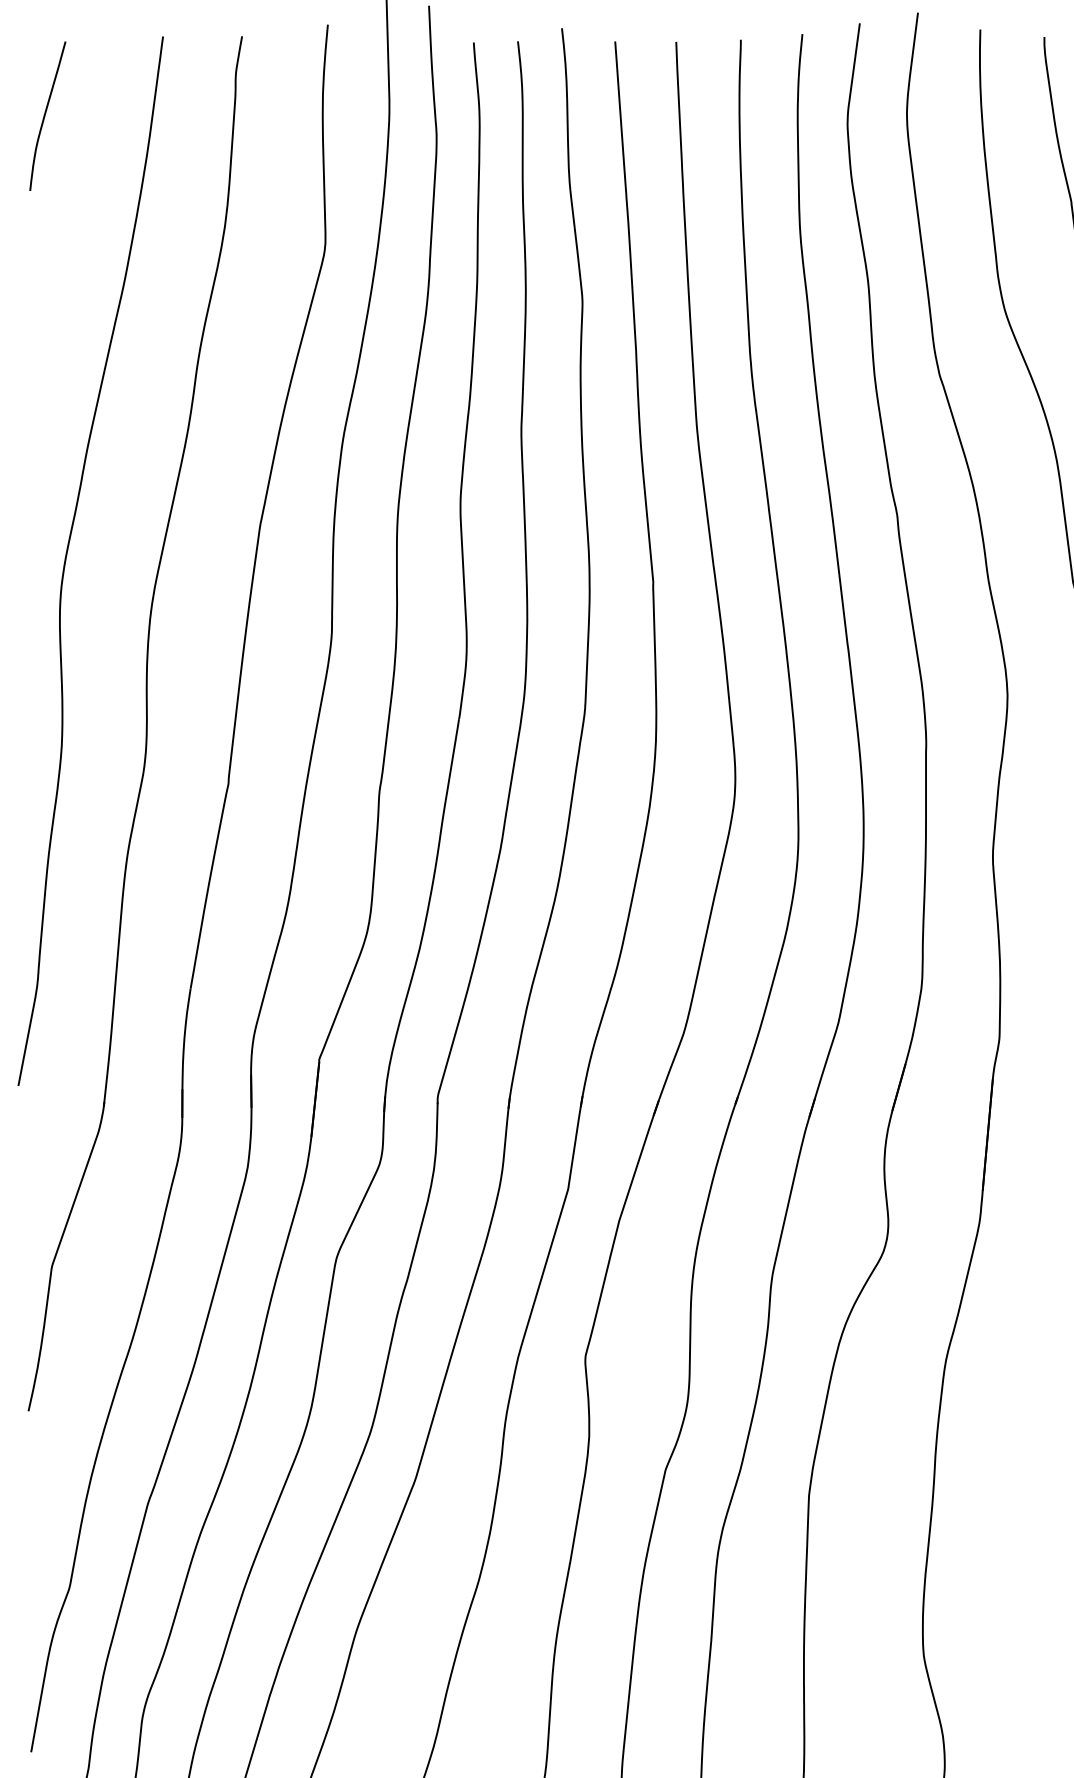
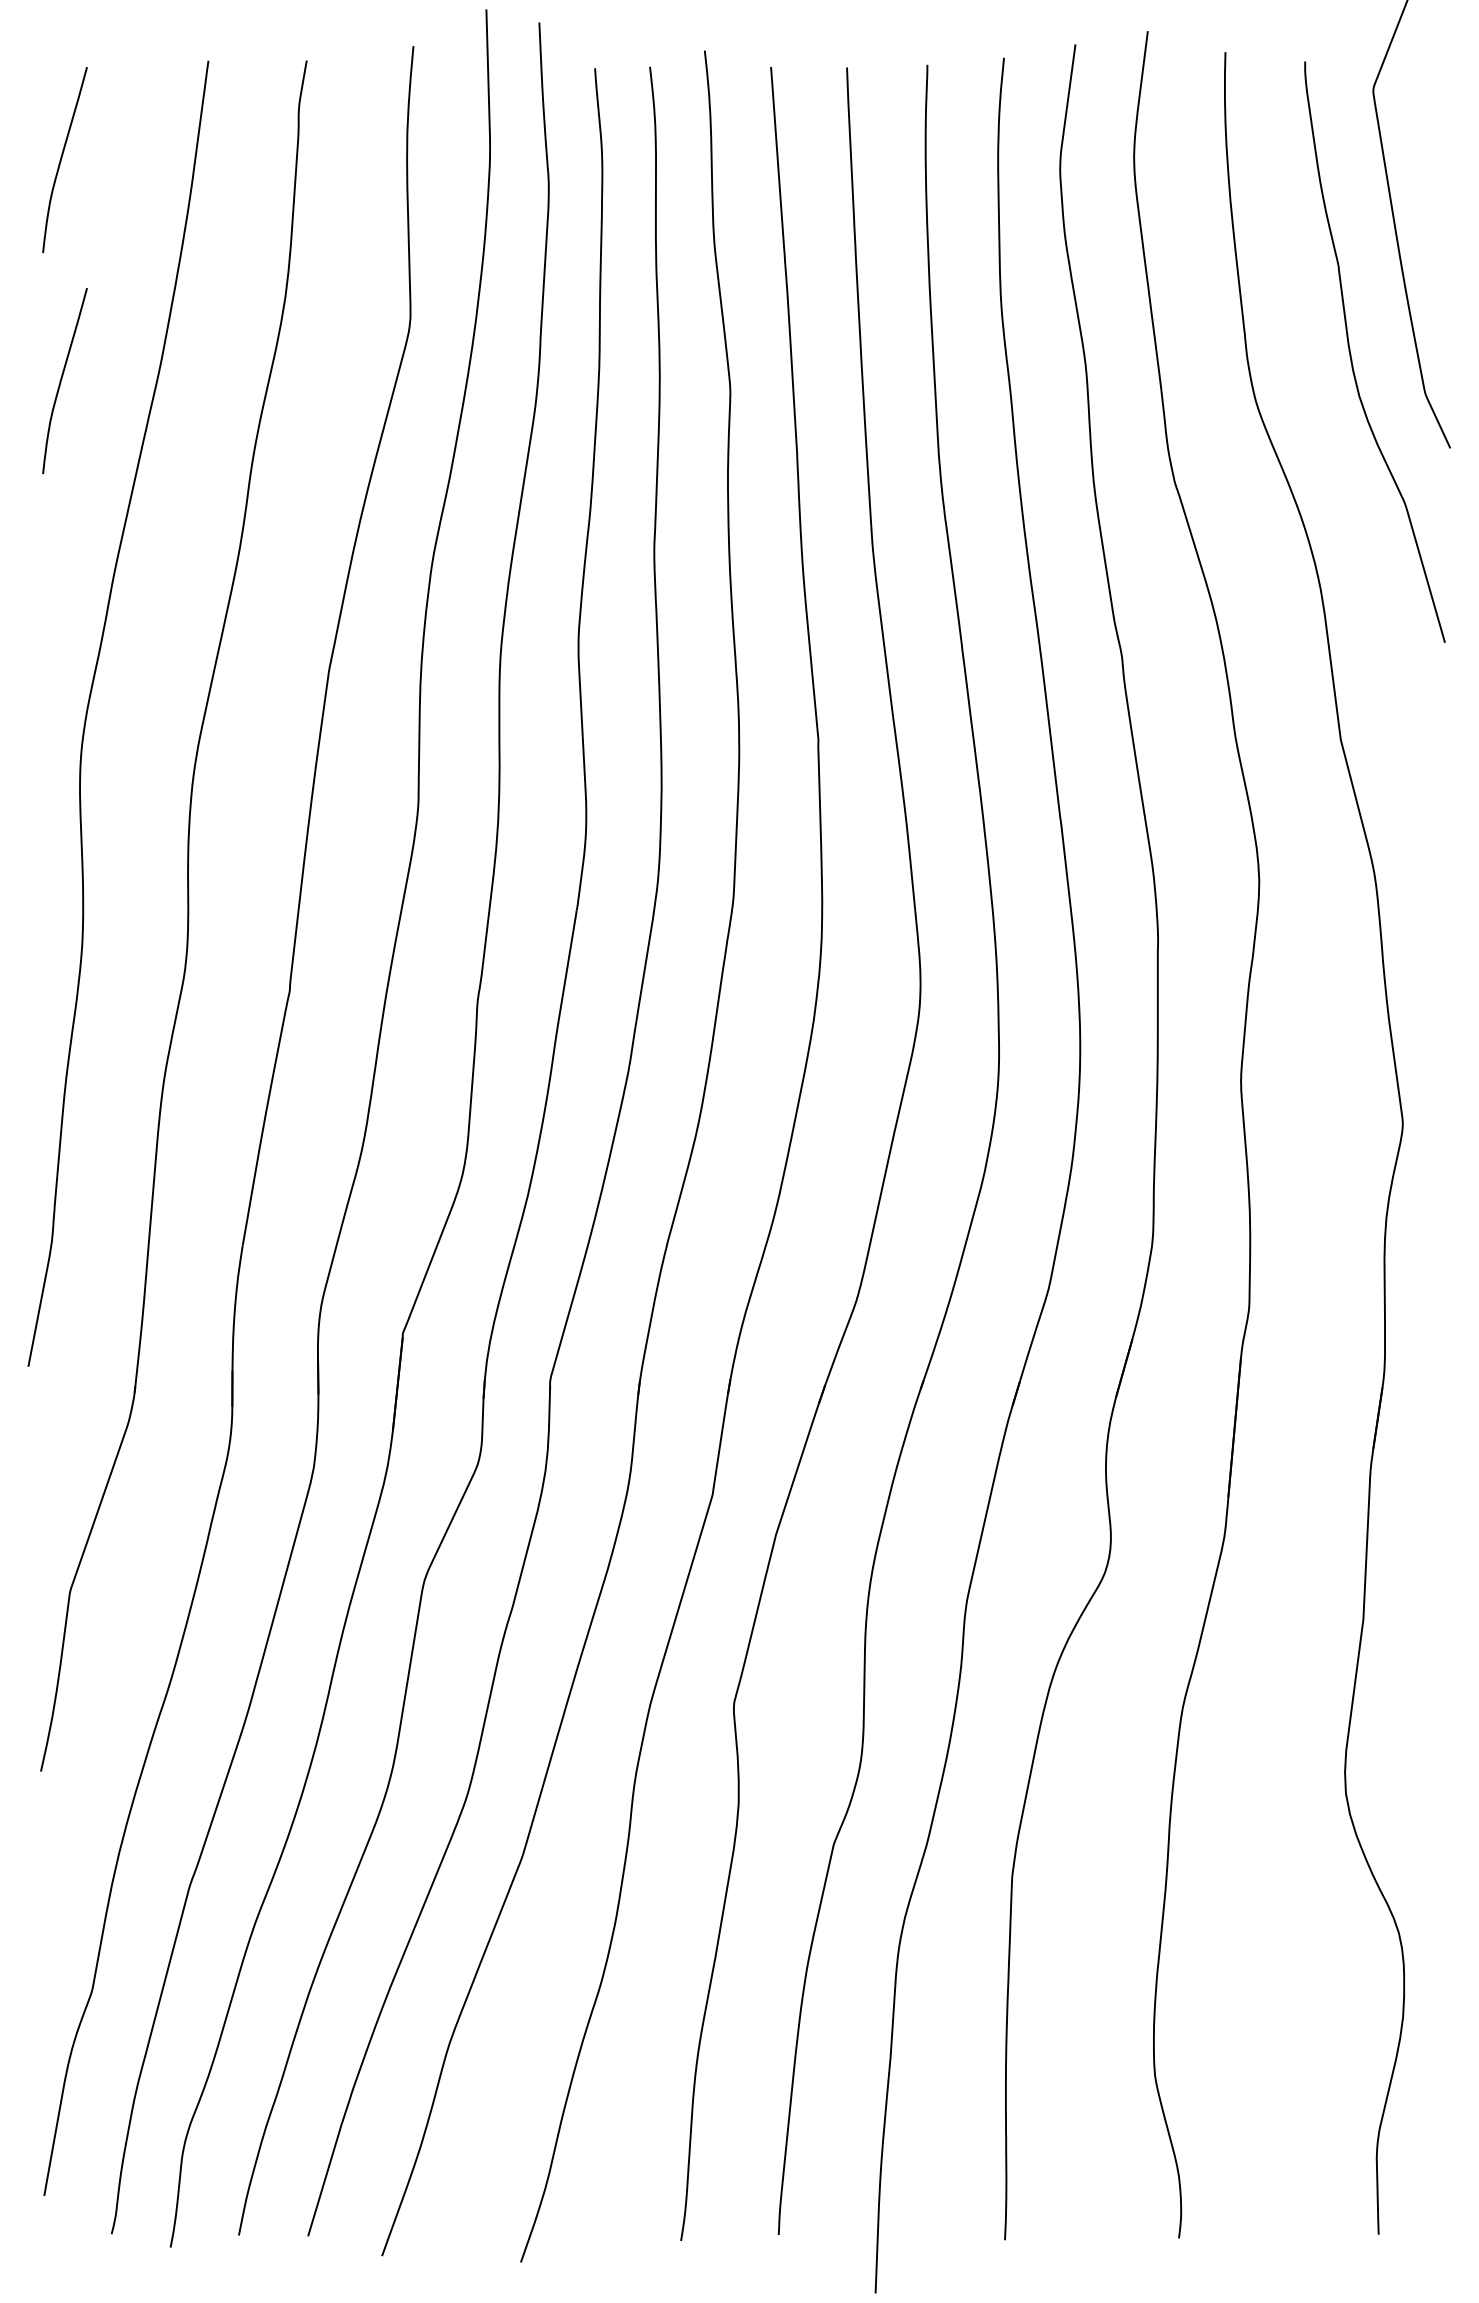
curve: (45, 292) -> (62, 379), added

